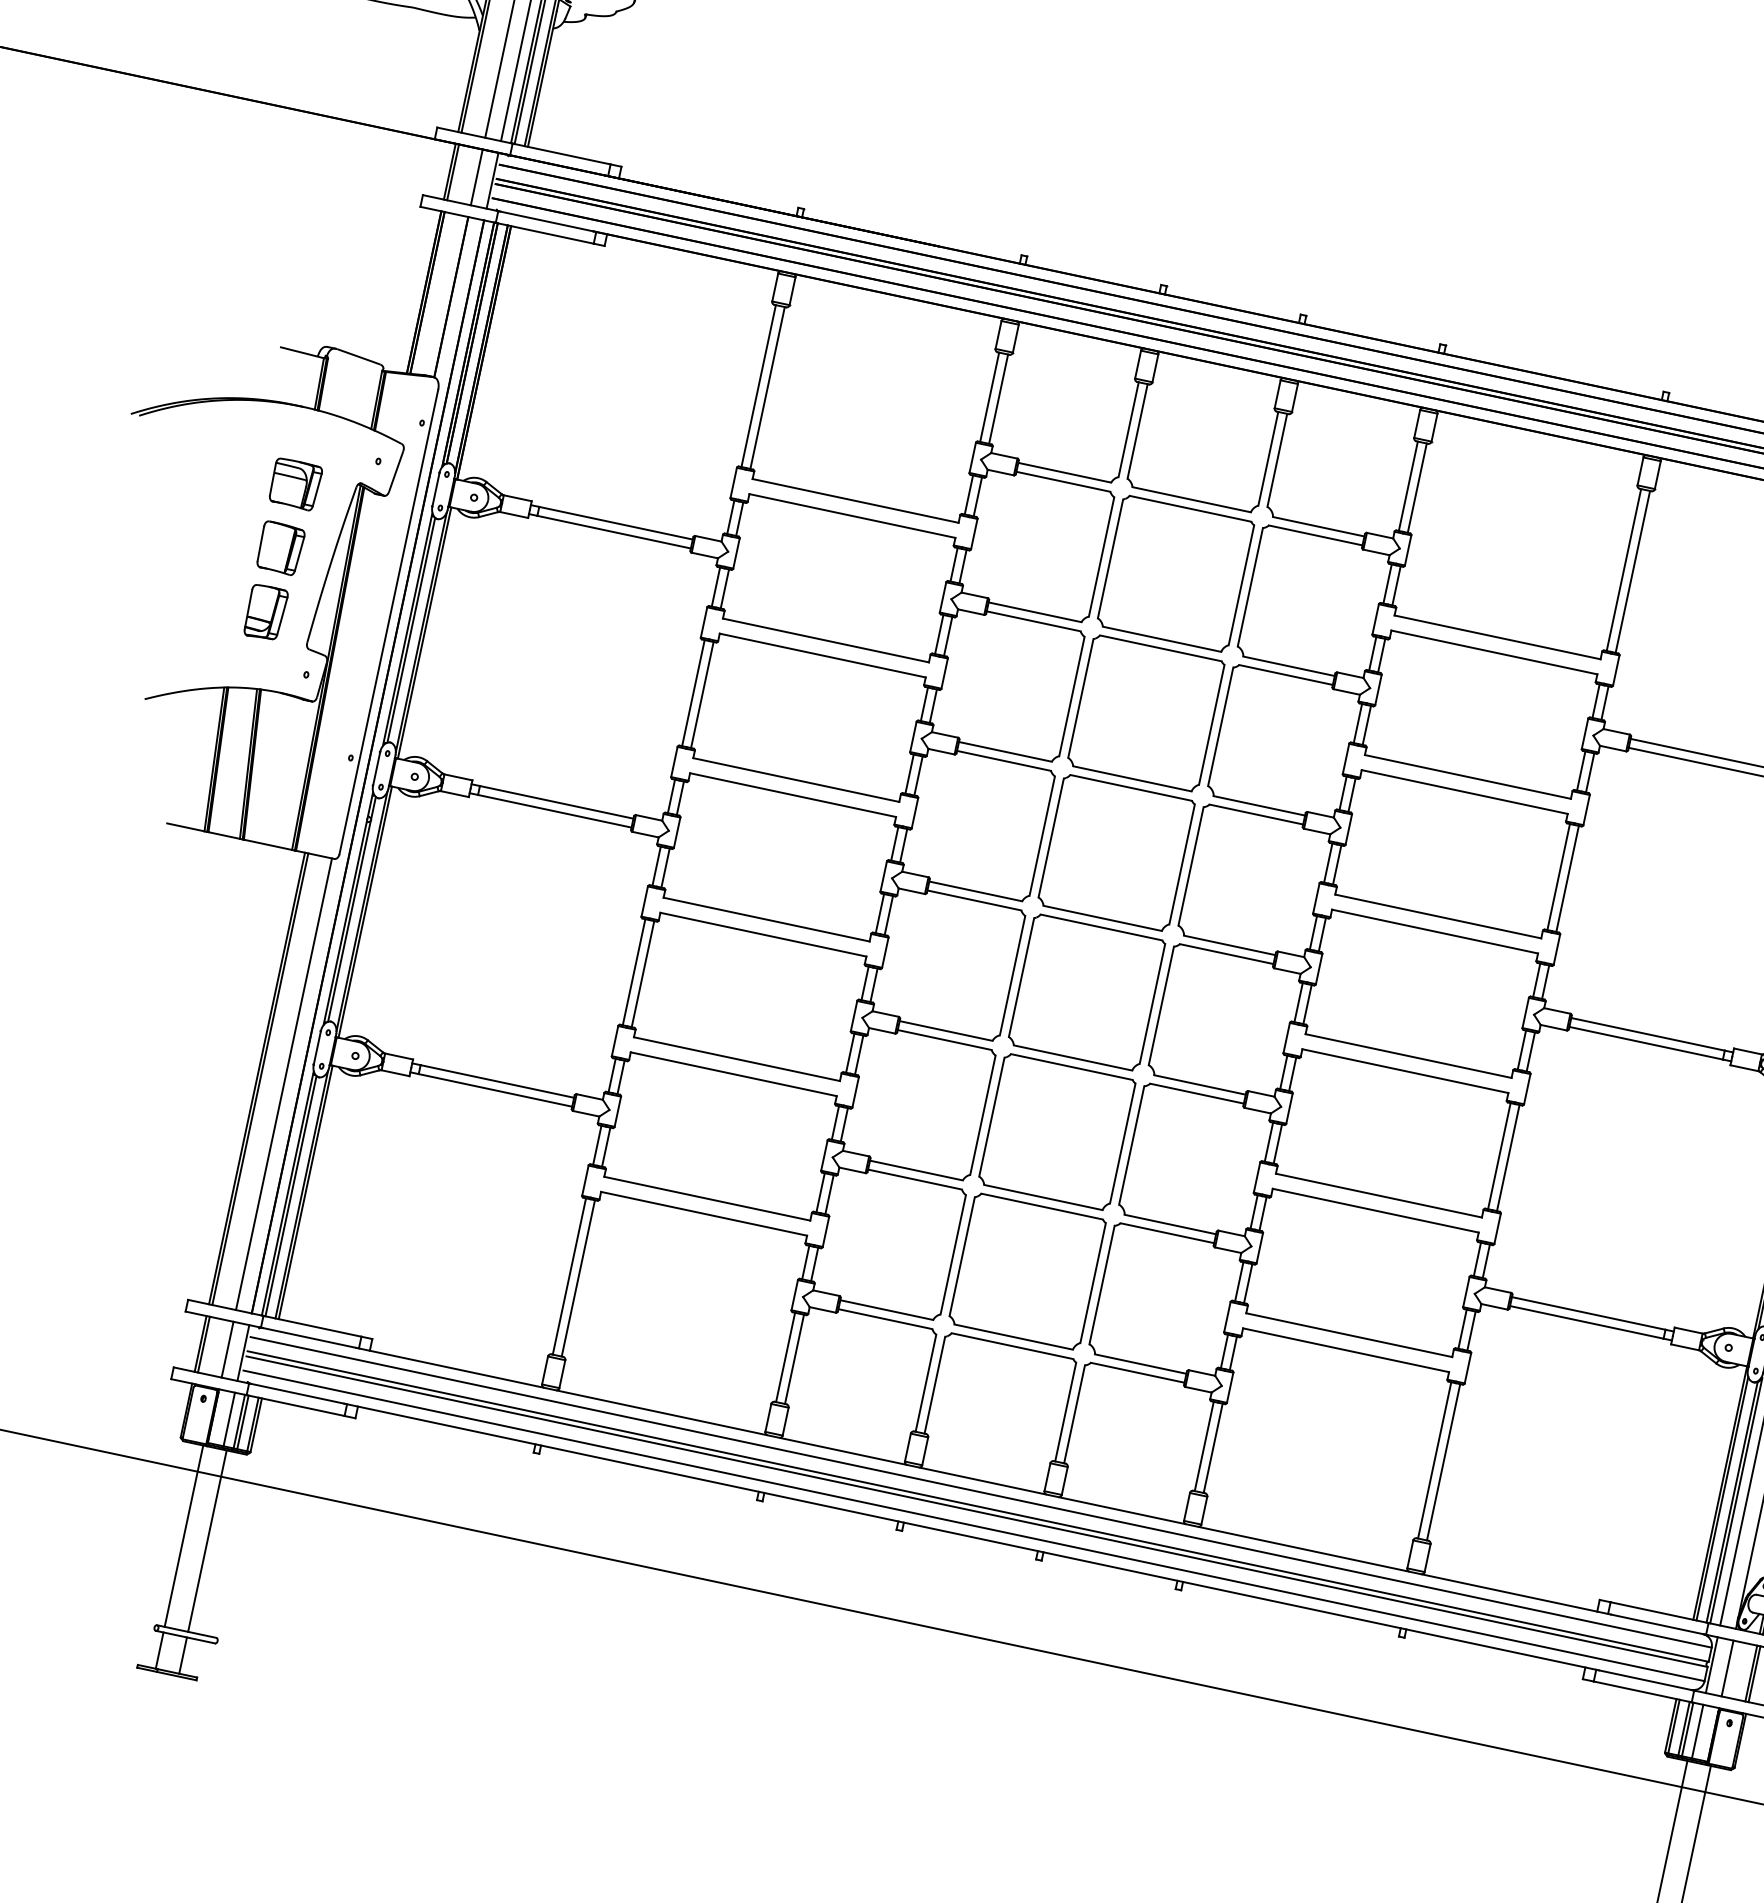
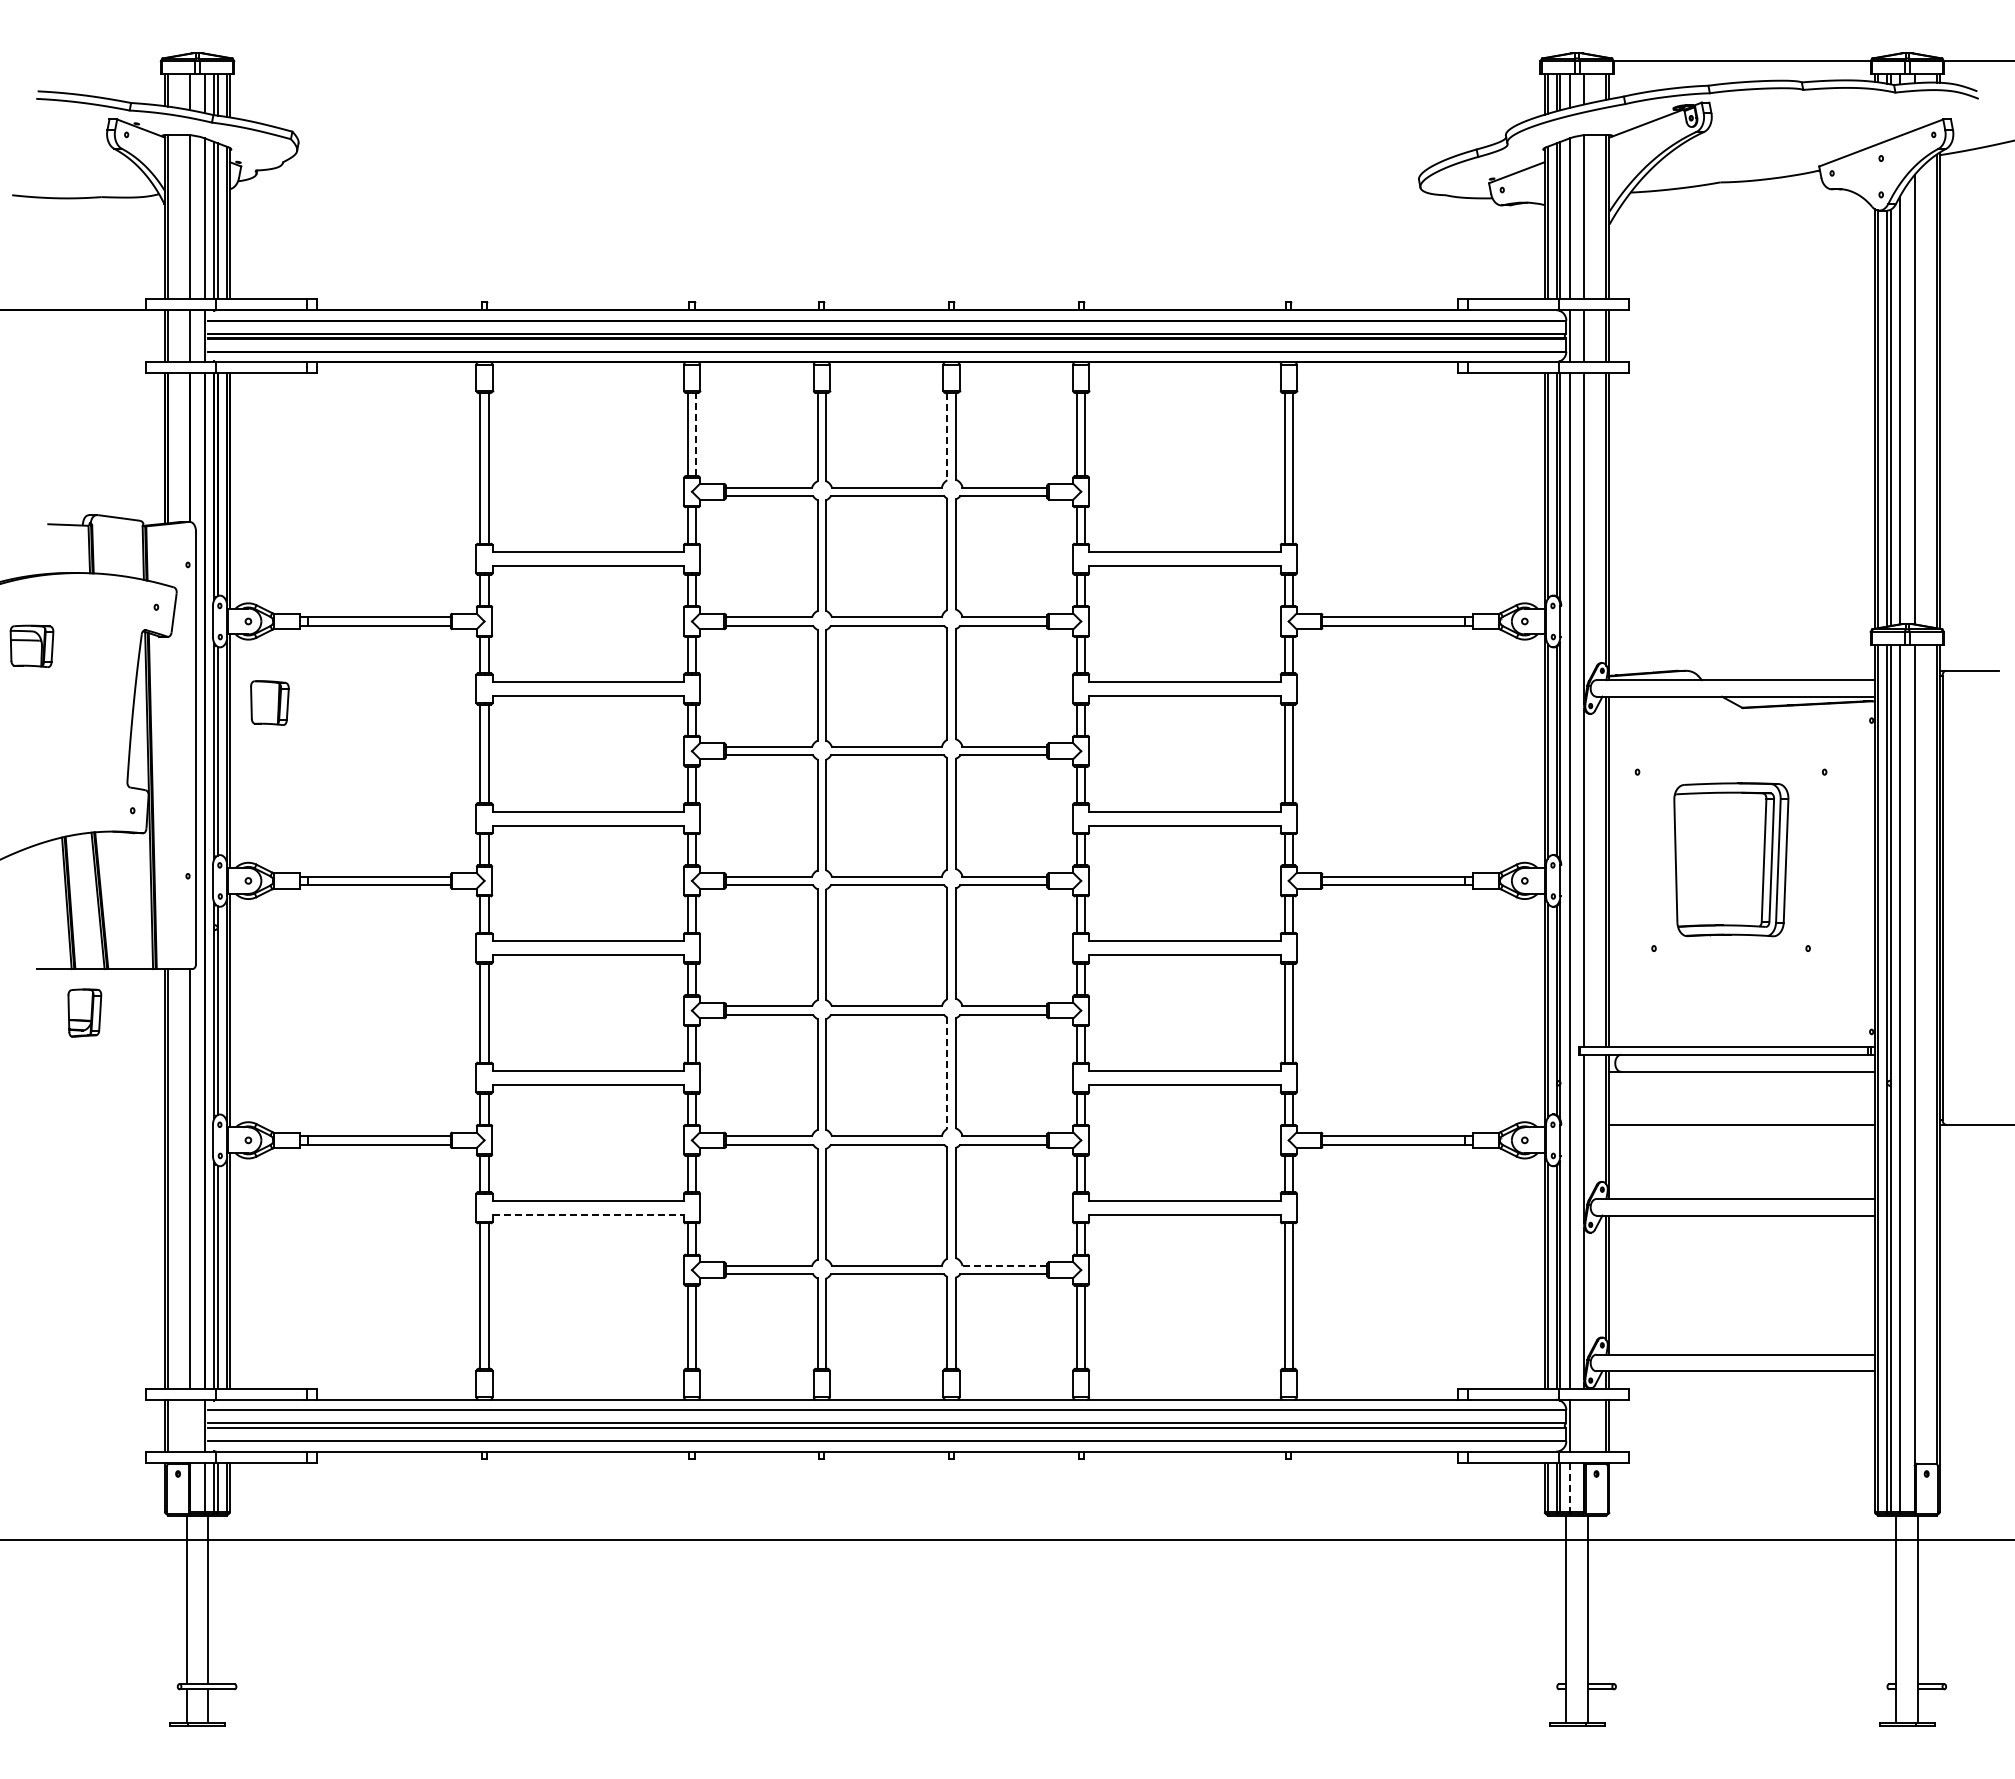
line: (998, 399) -> (696, 434), solid -> dashed
line: (1268, 458) -> (947, 436), solid -> dashed
part: (295, 483) -> (31, 645), moved
part: (280, 547) -> (269, 702), moved
part: (265, 611) -> (84, 1012), moved
line: (1122, 1143) -> (947, 1073), solid -> dashed
line: (704, 1213) -> (588, 1214), solid -> dashed
line: (227, 1349) -> (190, 1425), removed
line: (1140, 1363) -> (1004, 1265), solid -> dashed
line: (1727, 1668) -> (1584, 1425), removed
line: (1697, 1731) -> (1569, 1487), solid -> dashed

